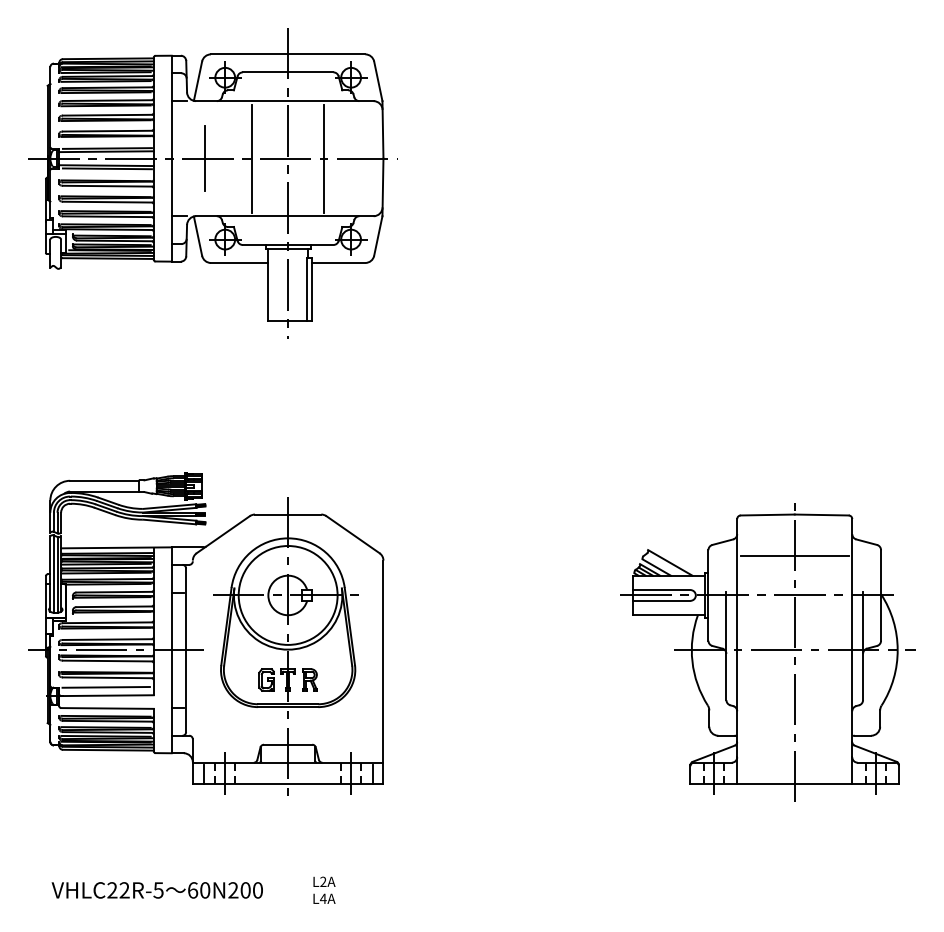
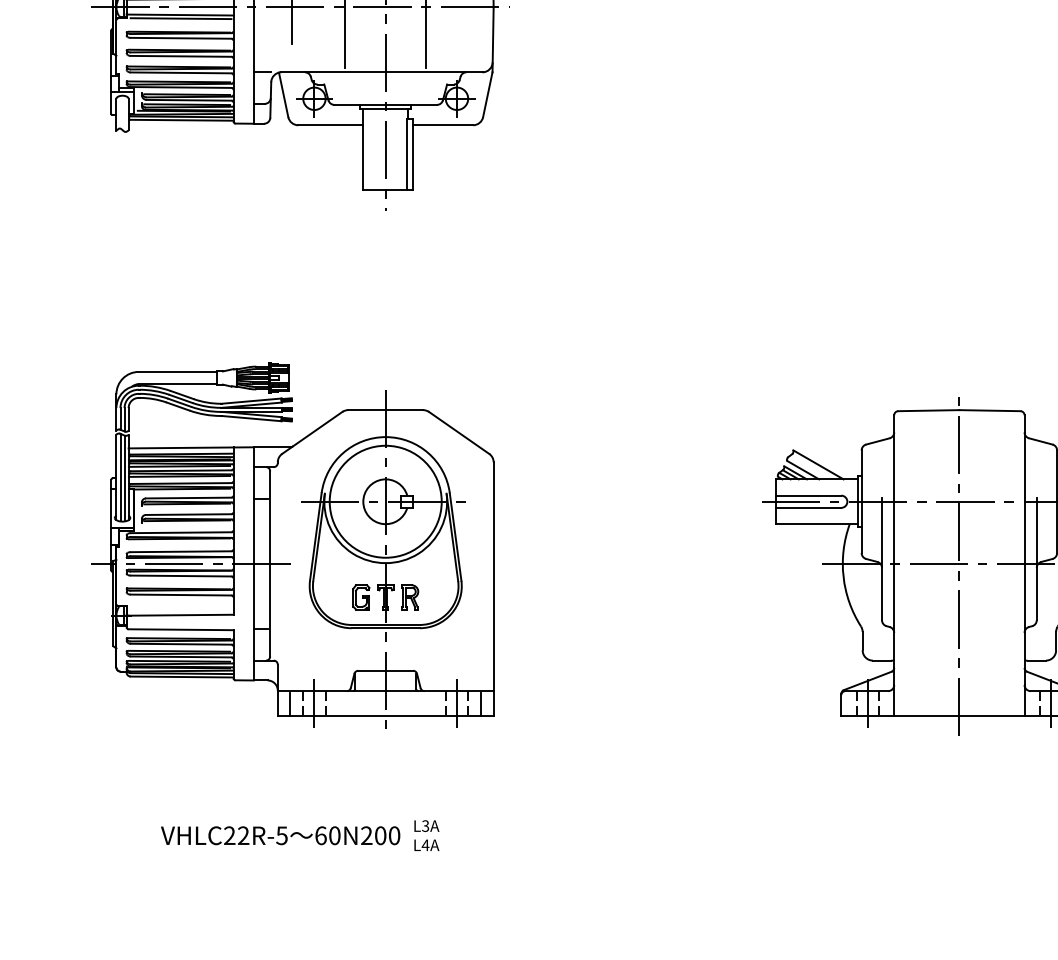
line: (794, 555) -> (959, 456), removed
line: (105, 687) -> (178, 605), removed
text: (323, 882) -> (425, 826), L2A -> L3A
text: (156, 890) -> (279, 835), moved

